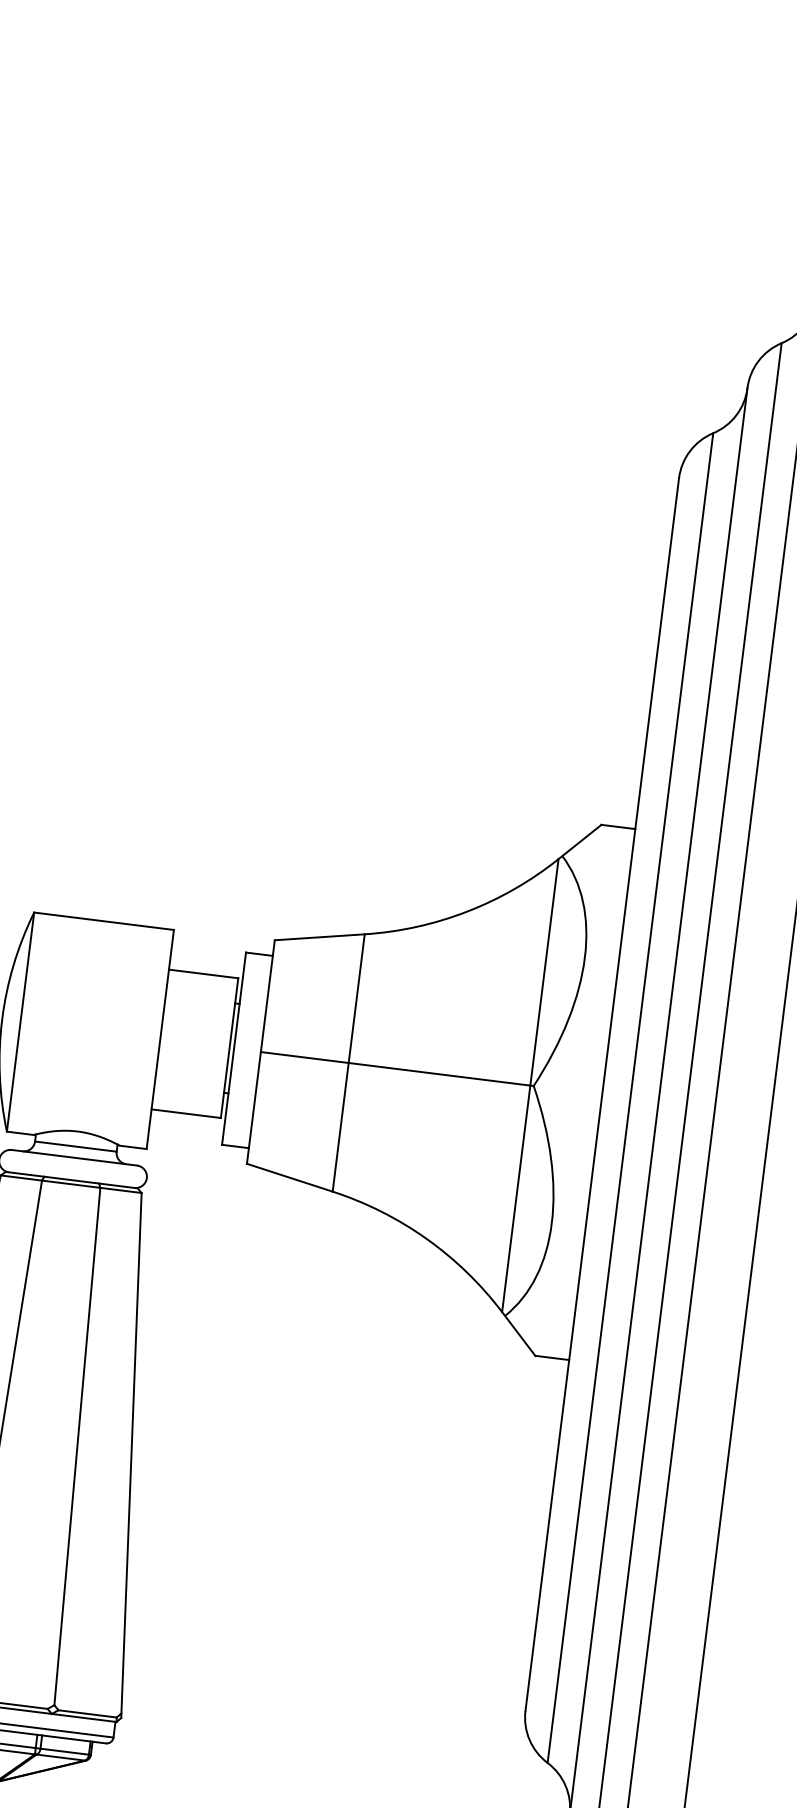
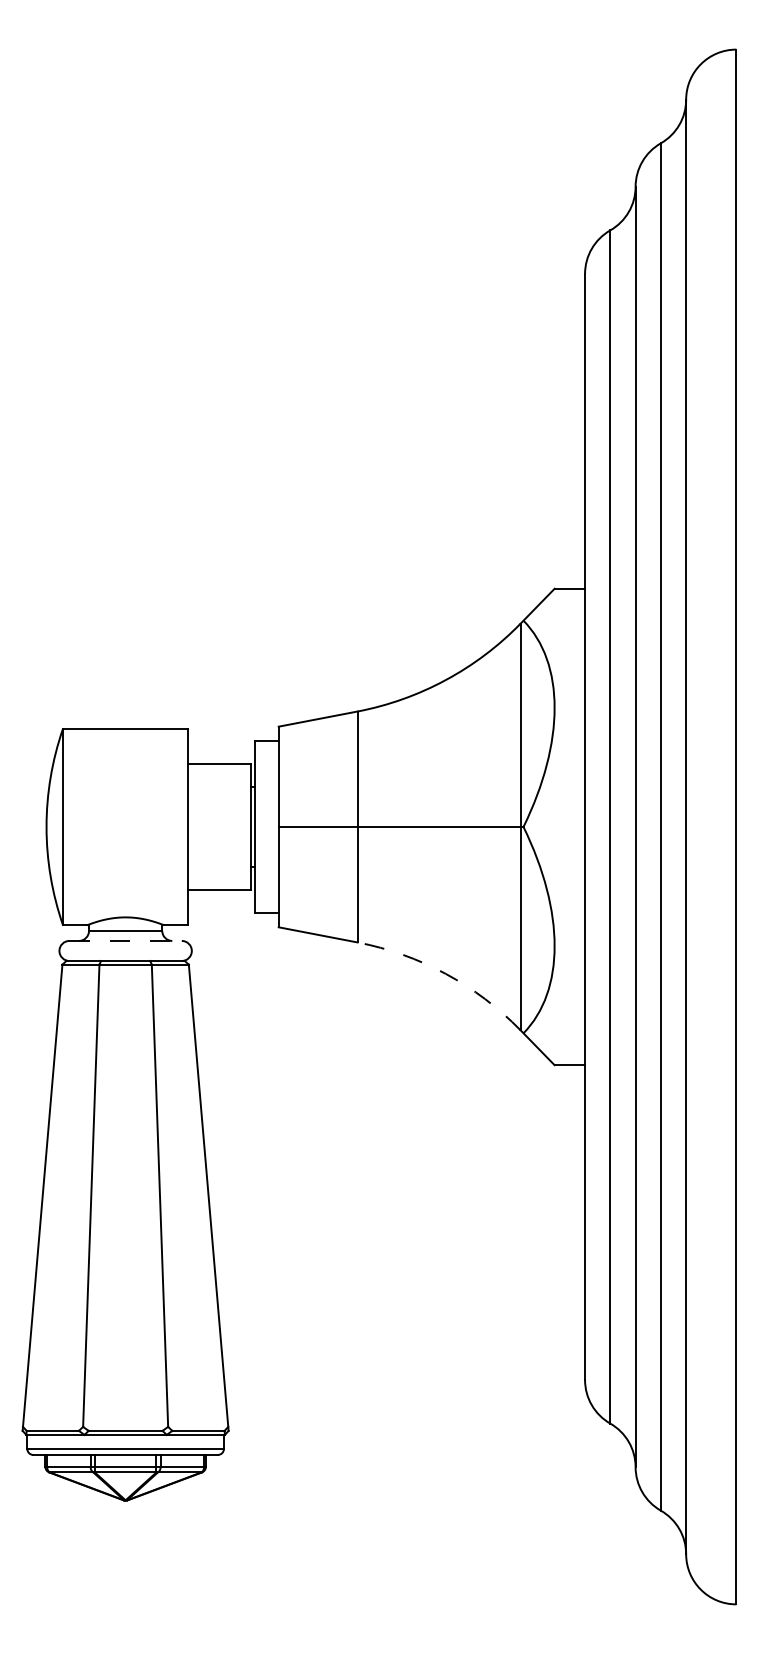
line: (75, 1157) -> (126, 940), solid -> dashed
arc: (426, 1238) -> (445, 973), solid -> dashed

